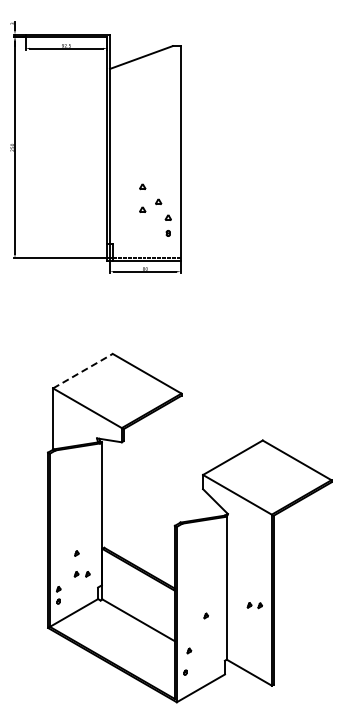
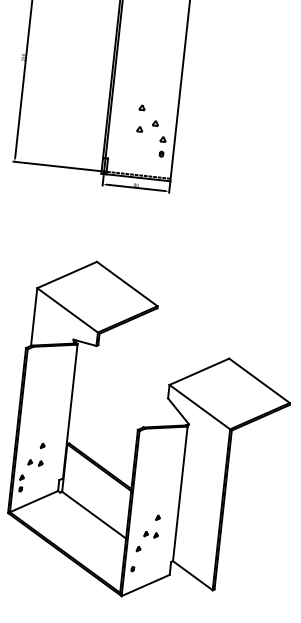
line: (83, 370) -> (67, 274), dashed -> solid
part: (81, 574) -> (34, 463), moved
part: (254, 605) -> (150, 534), moved

